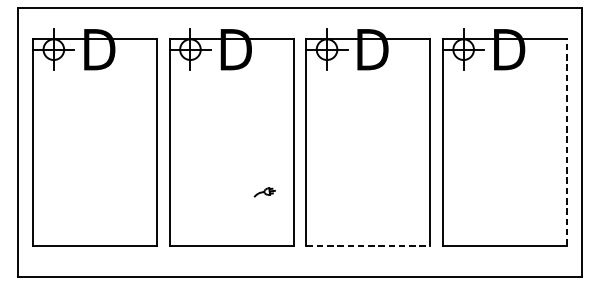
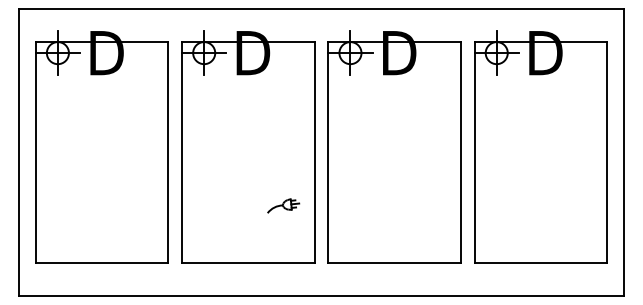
line: (567, 142) -> (607, 152), dashed -> solid
part: (264, 191) -> (283, 205), size x1.43
line: (369, 245) -> (395, 262), dashed -> solid

